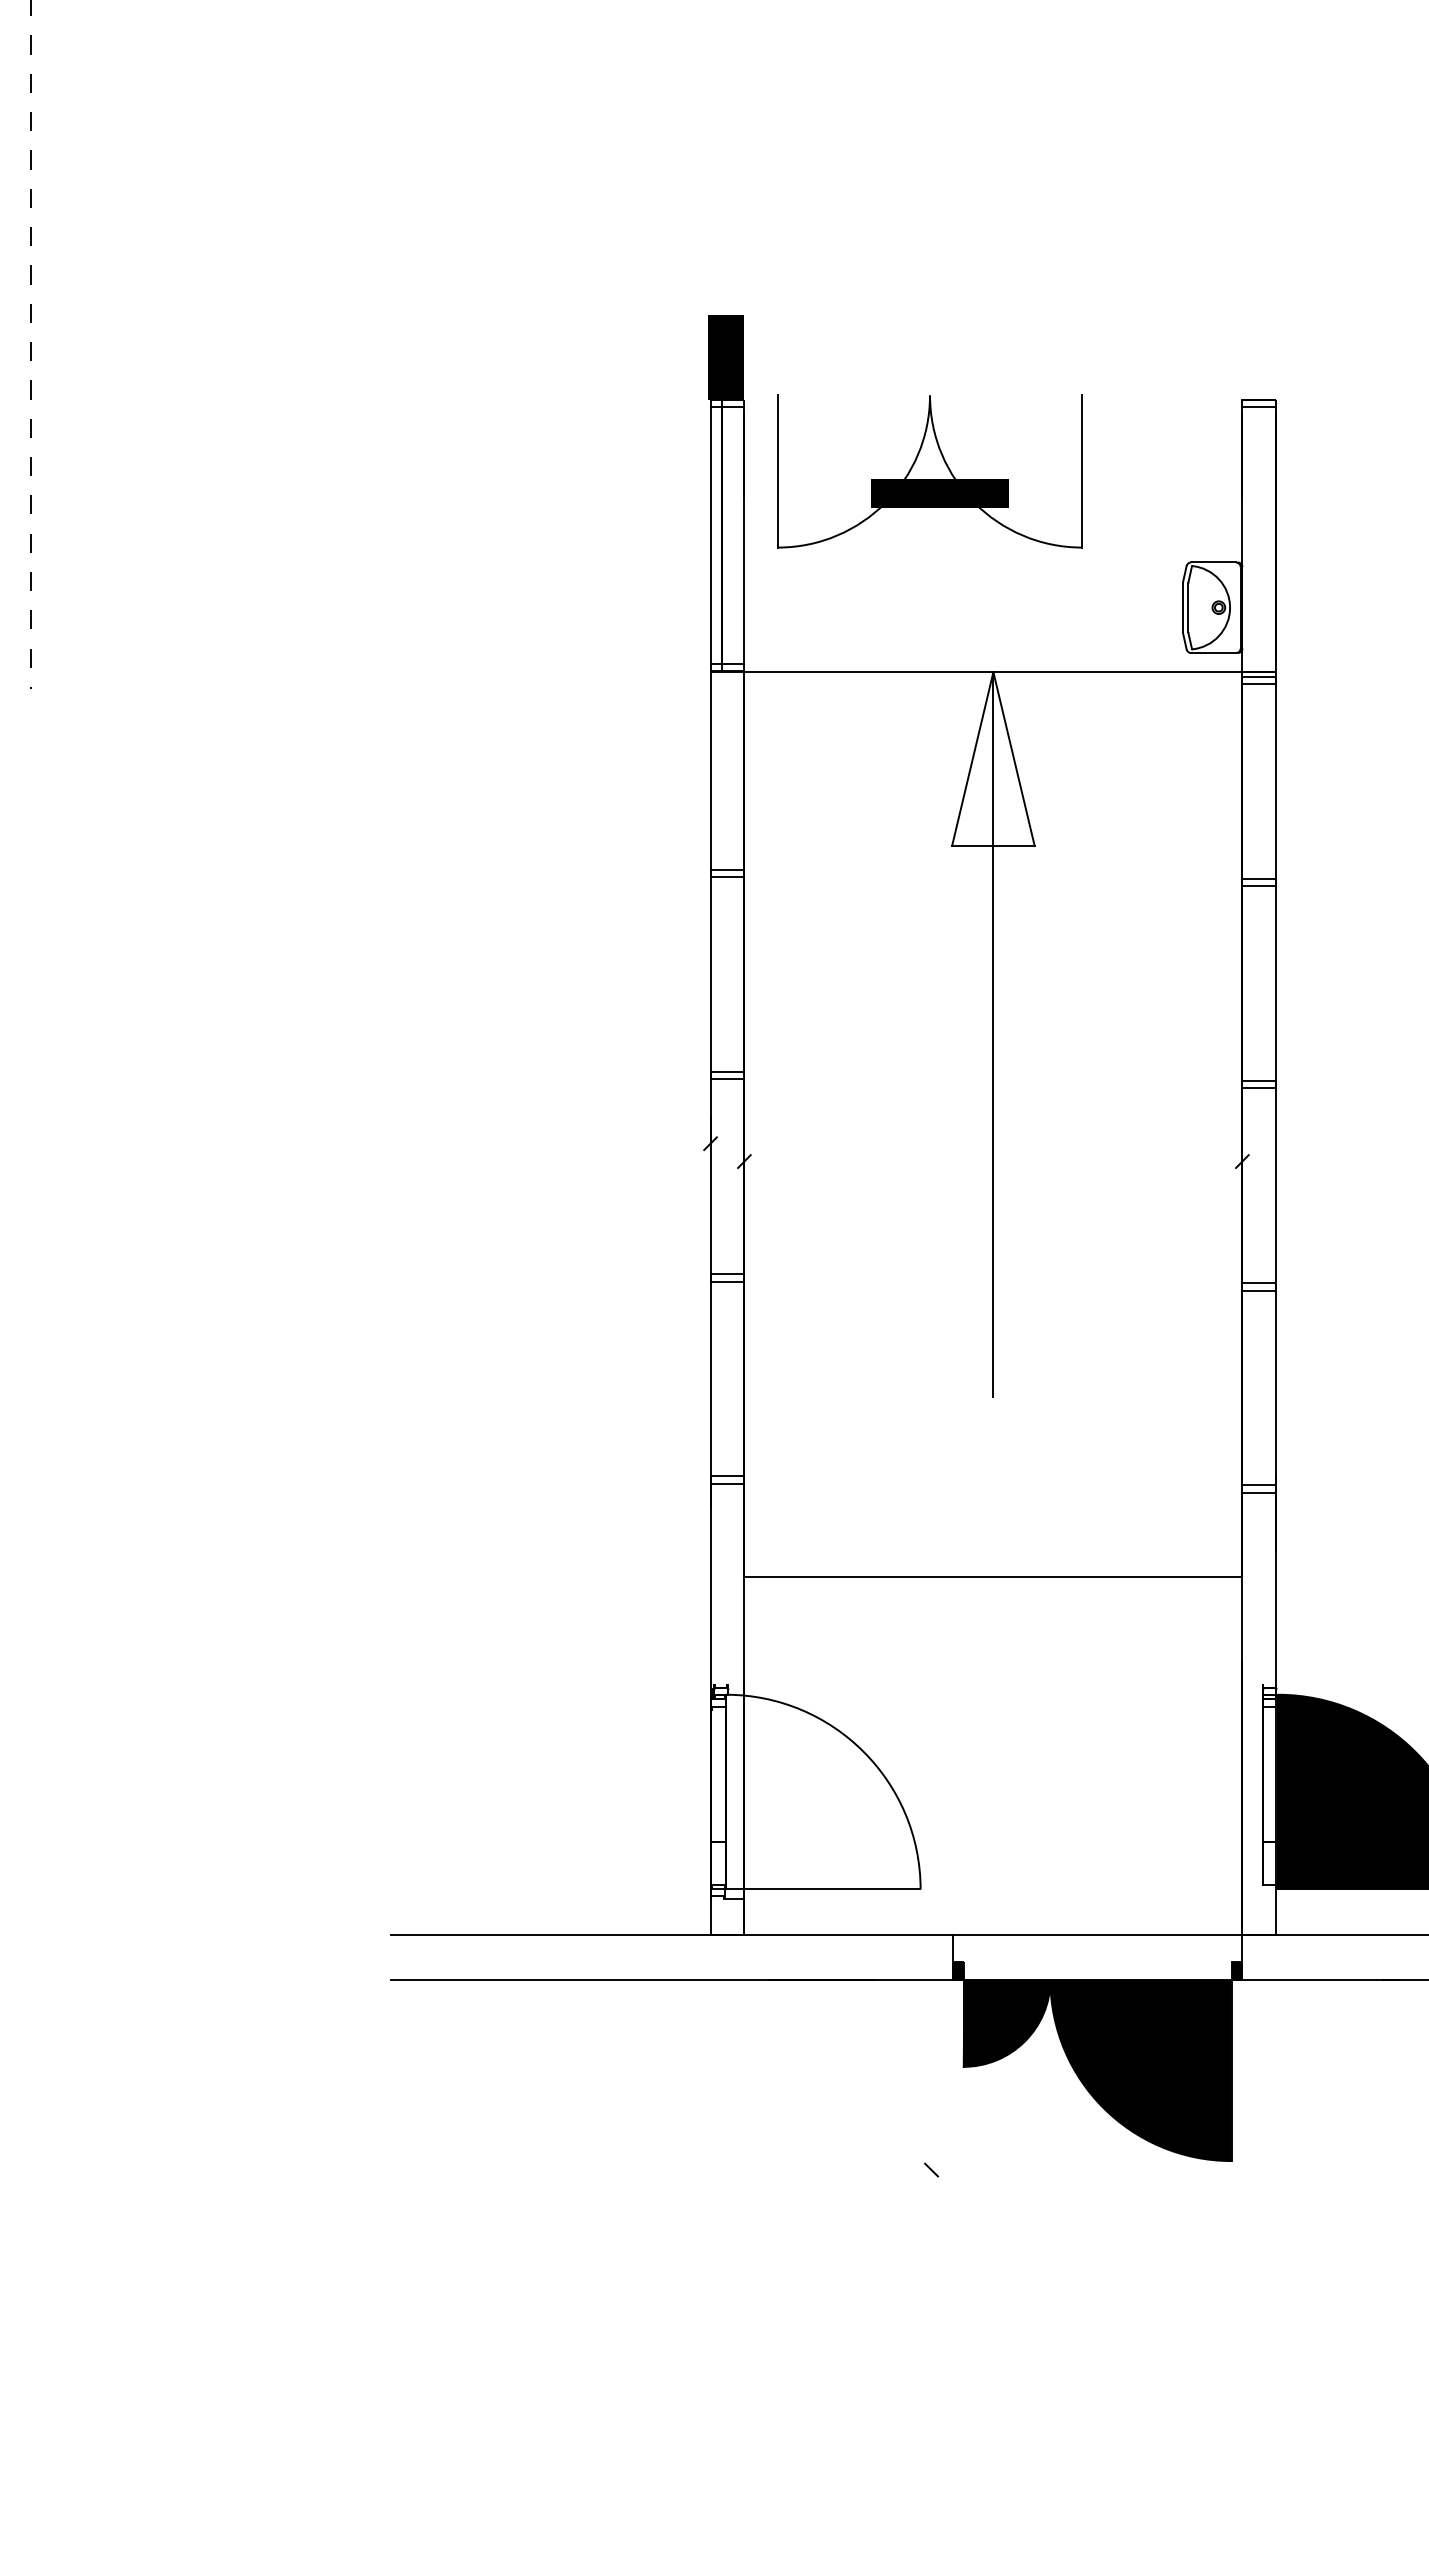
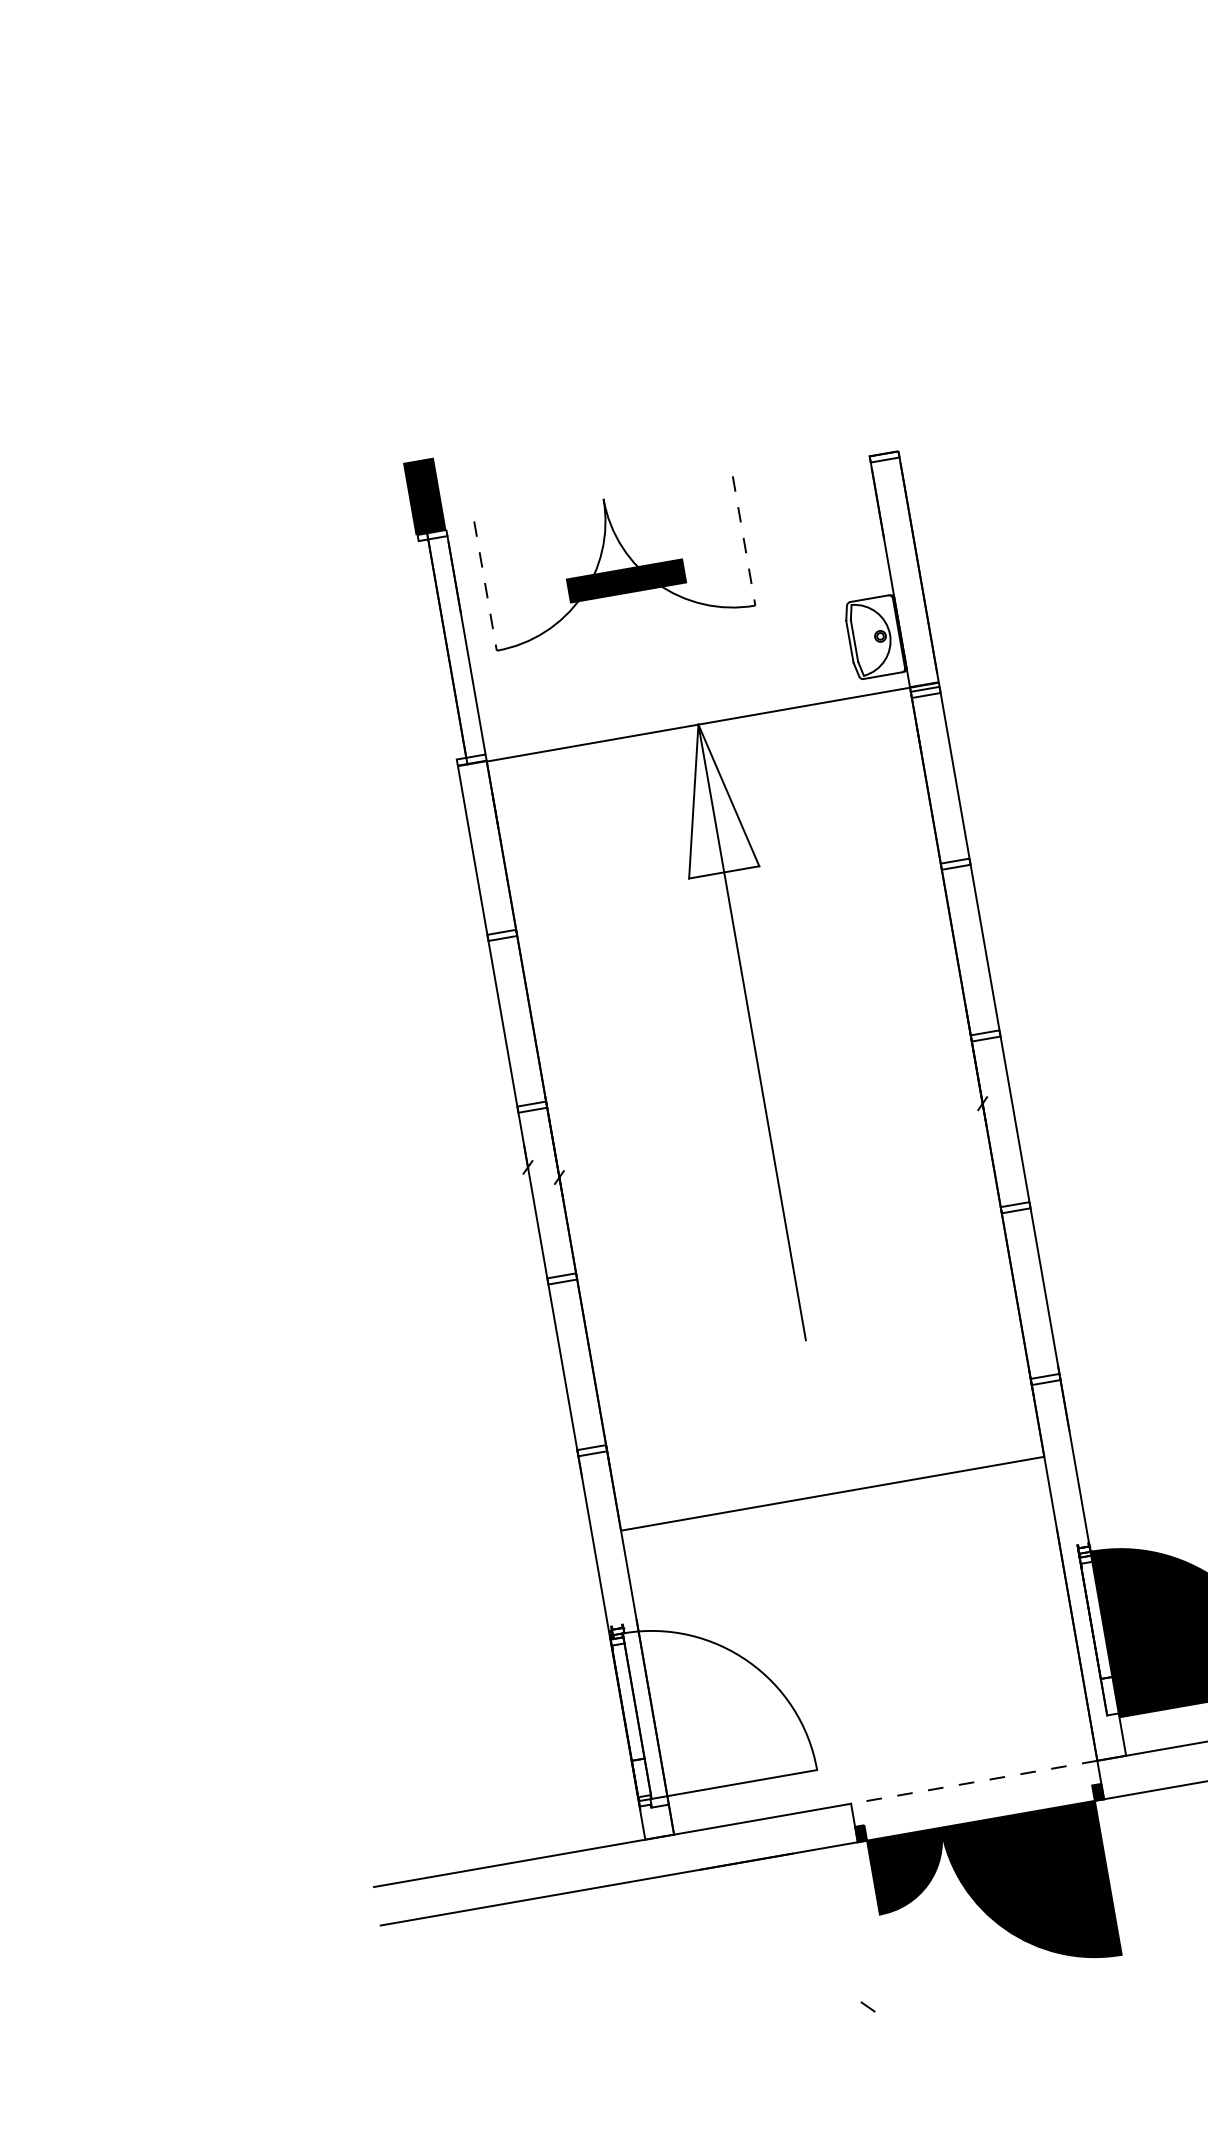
line: (777, 472) -> (485, 586), solid -> dashed
line: (1082, 472) -> (744, 541), solid -> dashed
line: (710, 534) -> (437, 649), removed
line: (1097, 1934) -> (974, 1782), solid -> dashed

